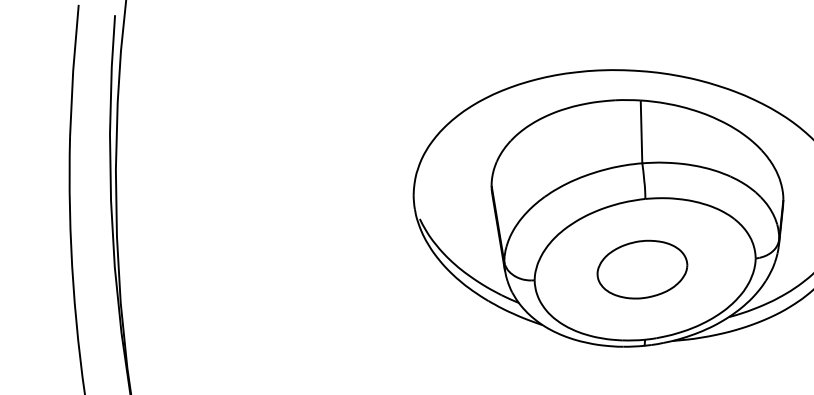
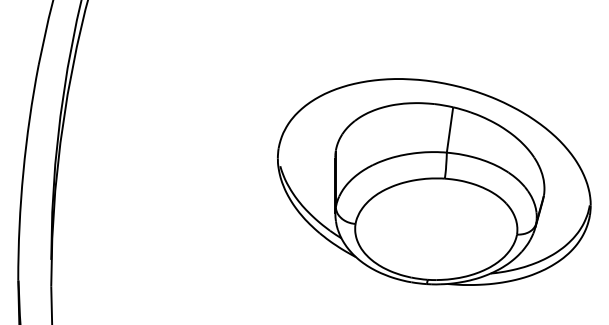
part: (642, 268) -> (434, 228), removed

